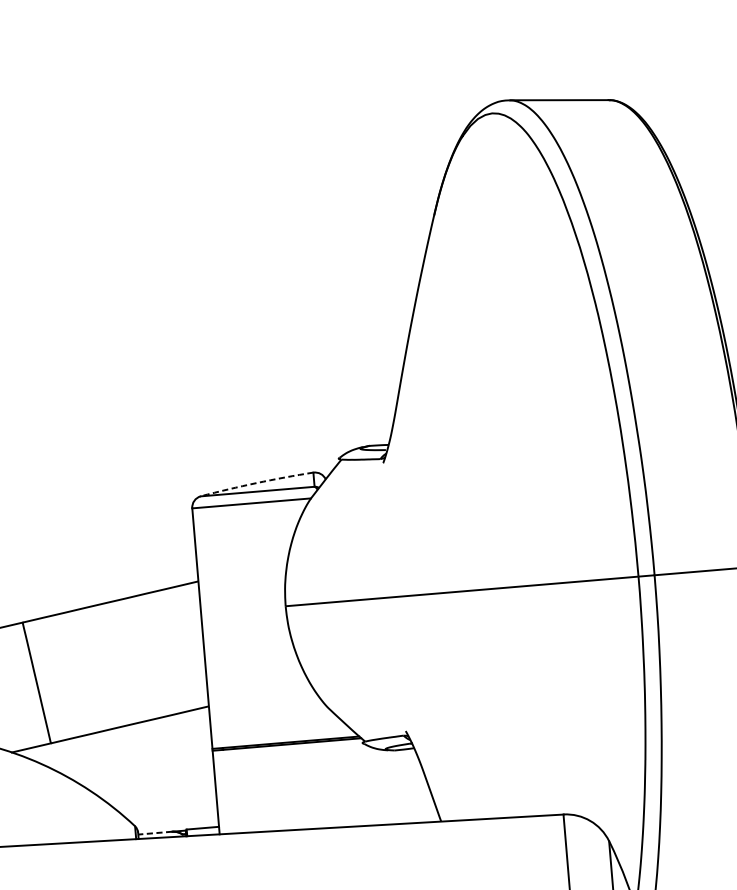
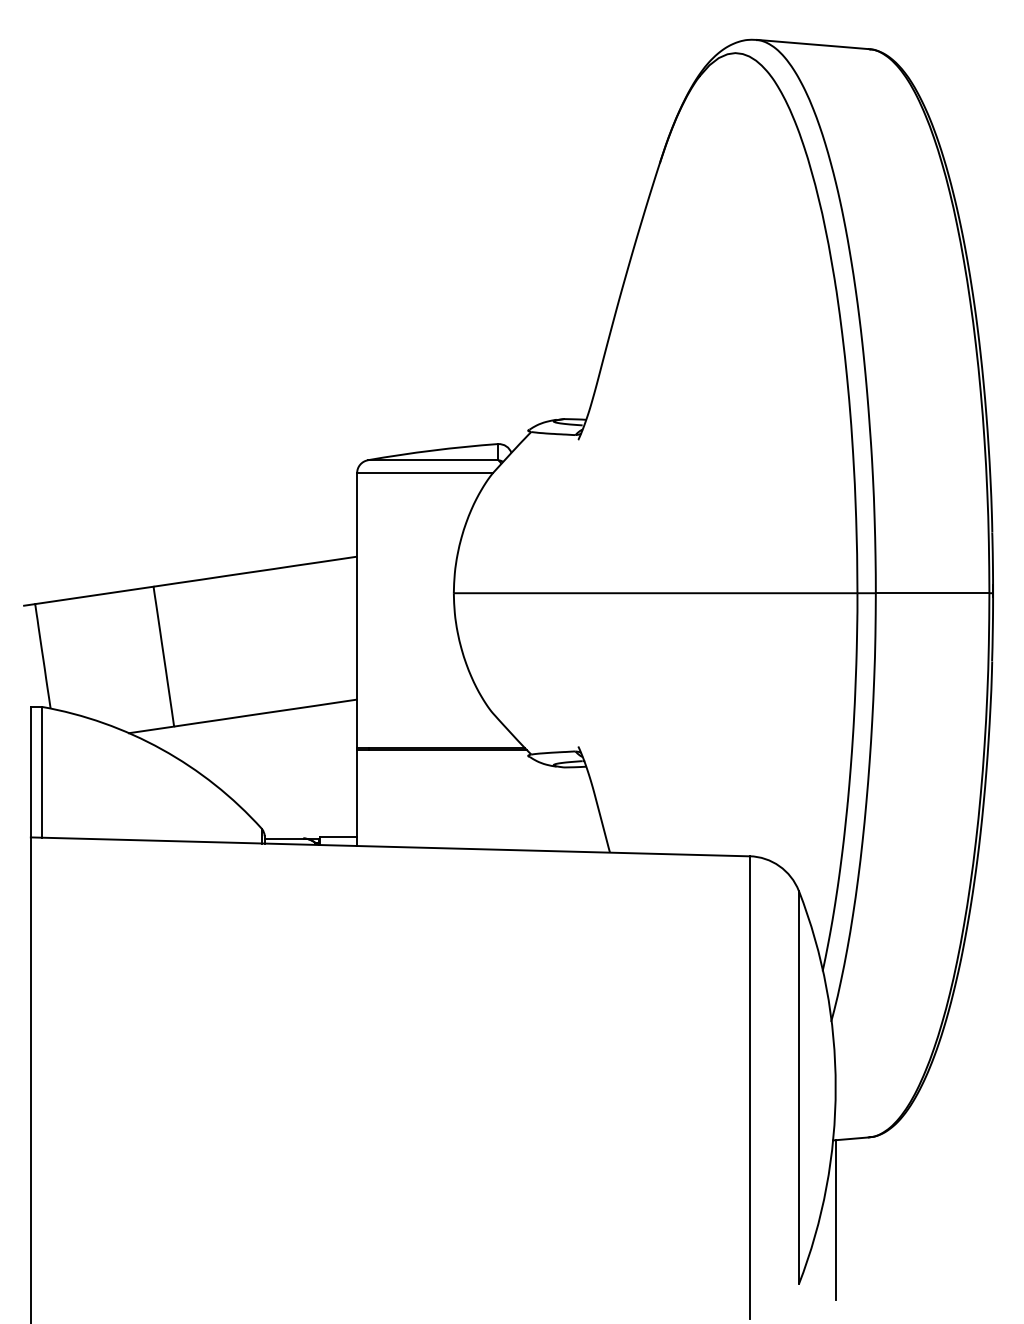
arc: (256, 483) -> (432, 450), dashed -> solid
line: (154, 833) -> (283, 838), dashed -> solid

